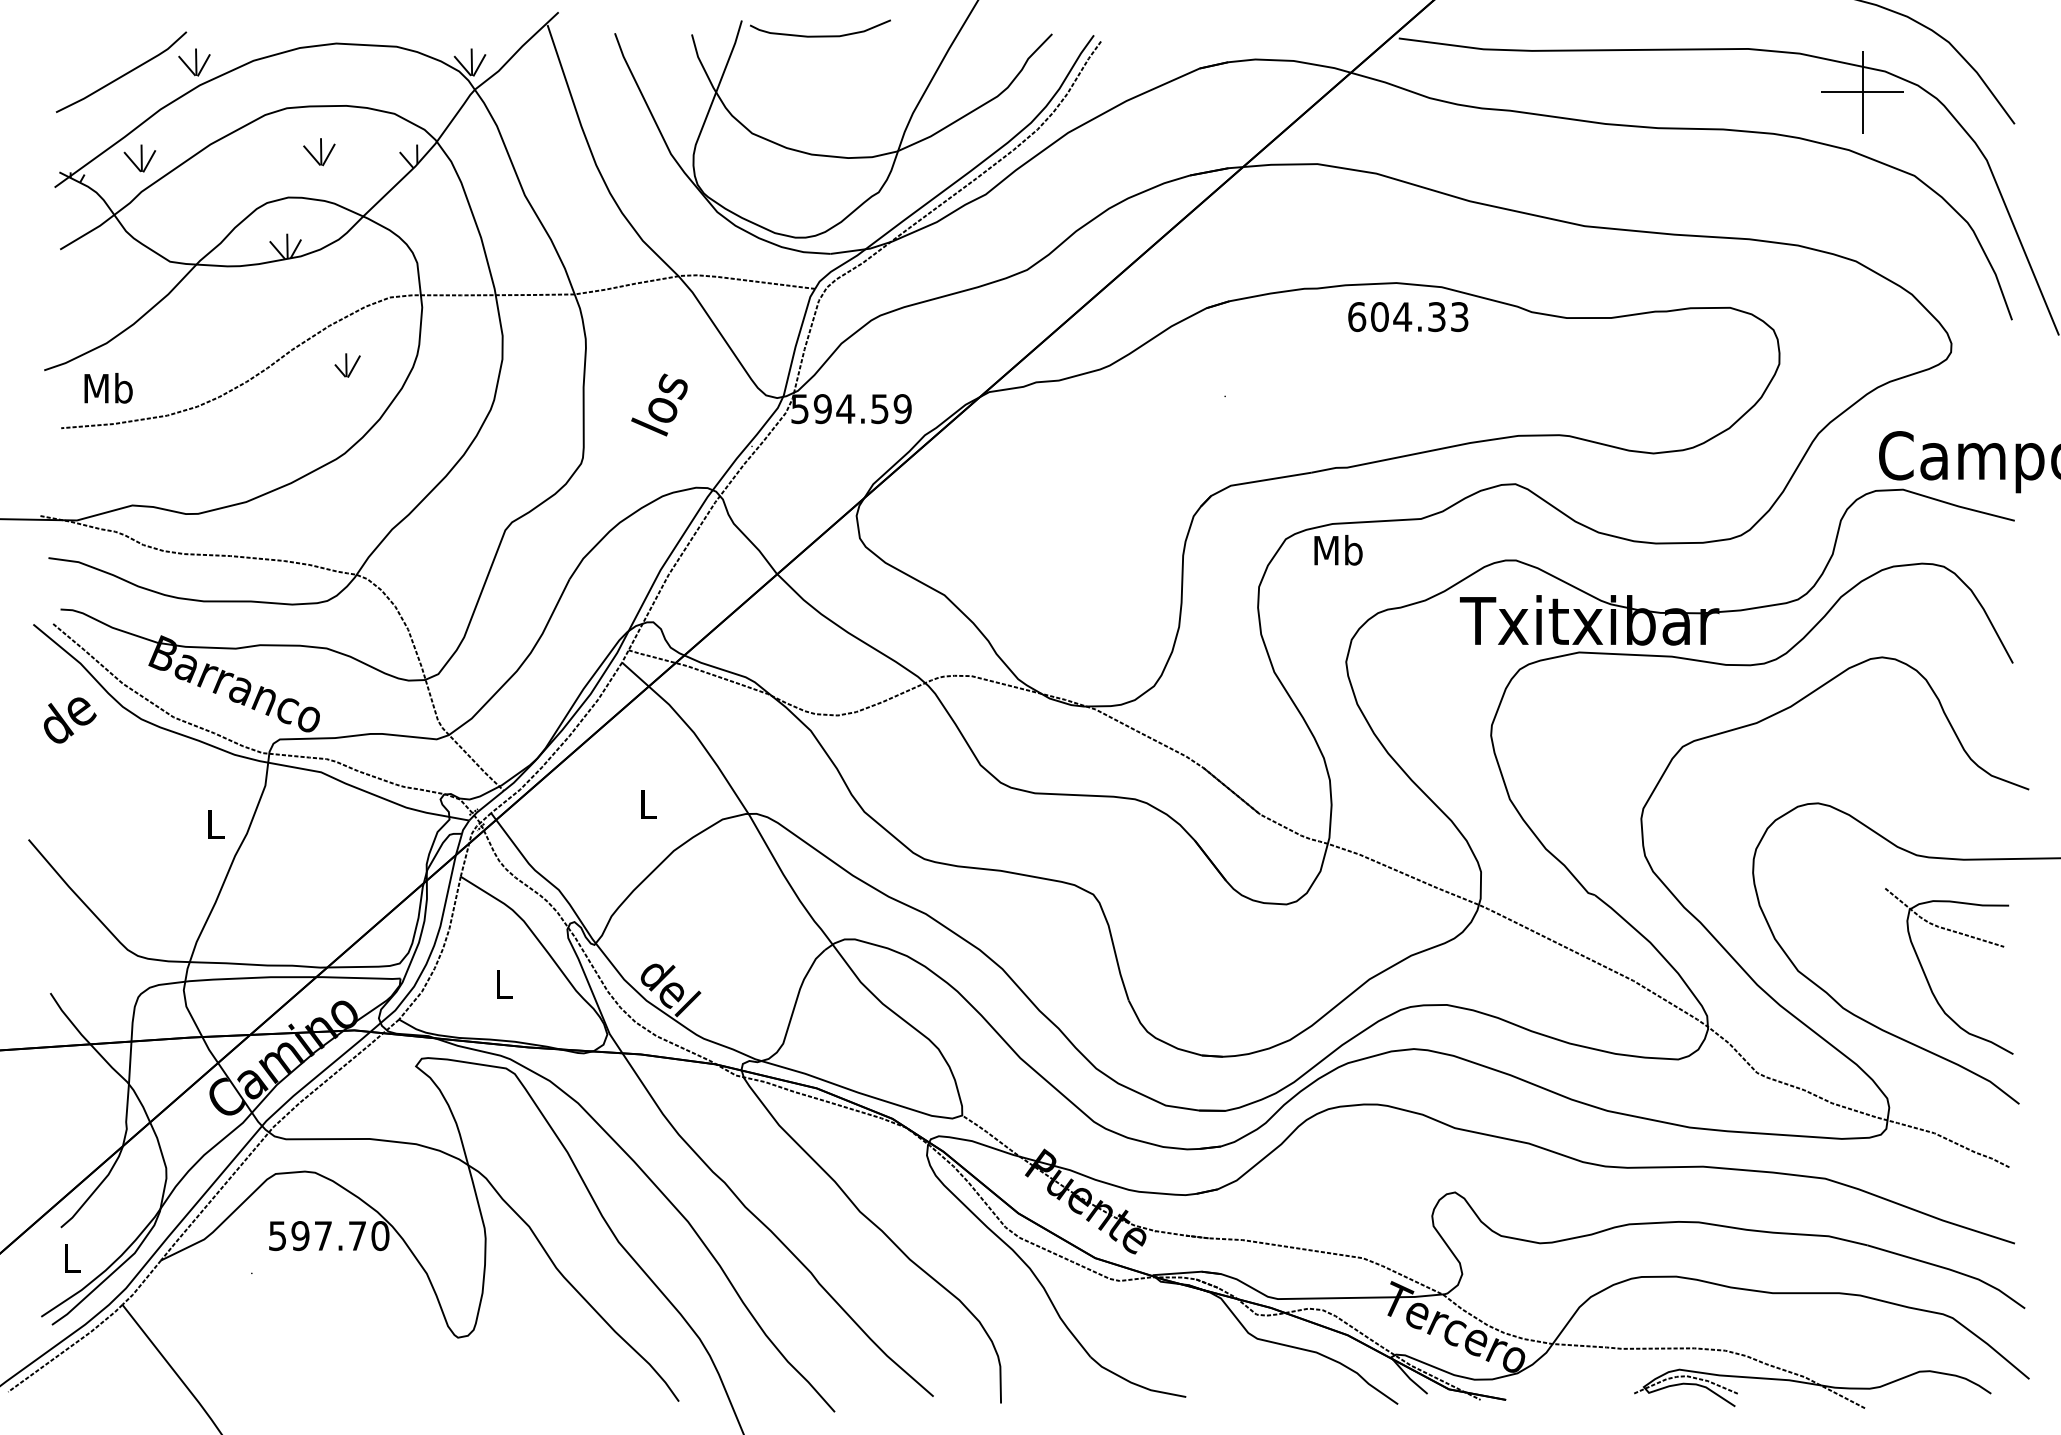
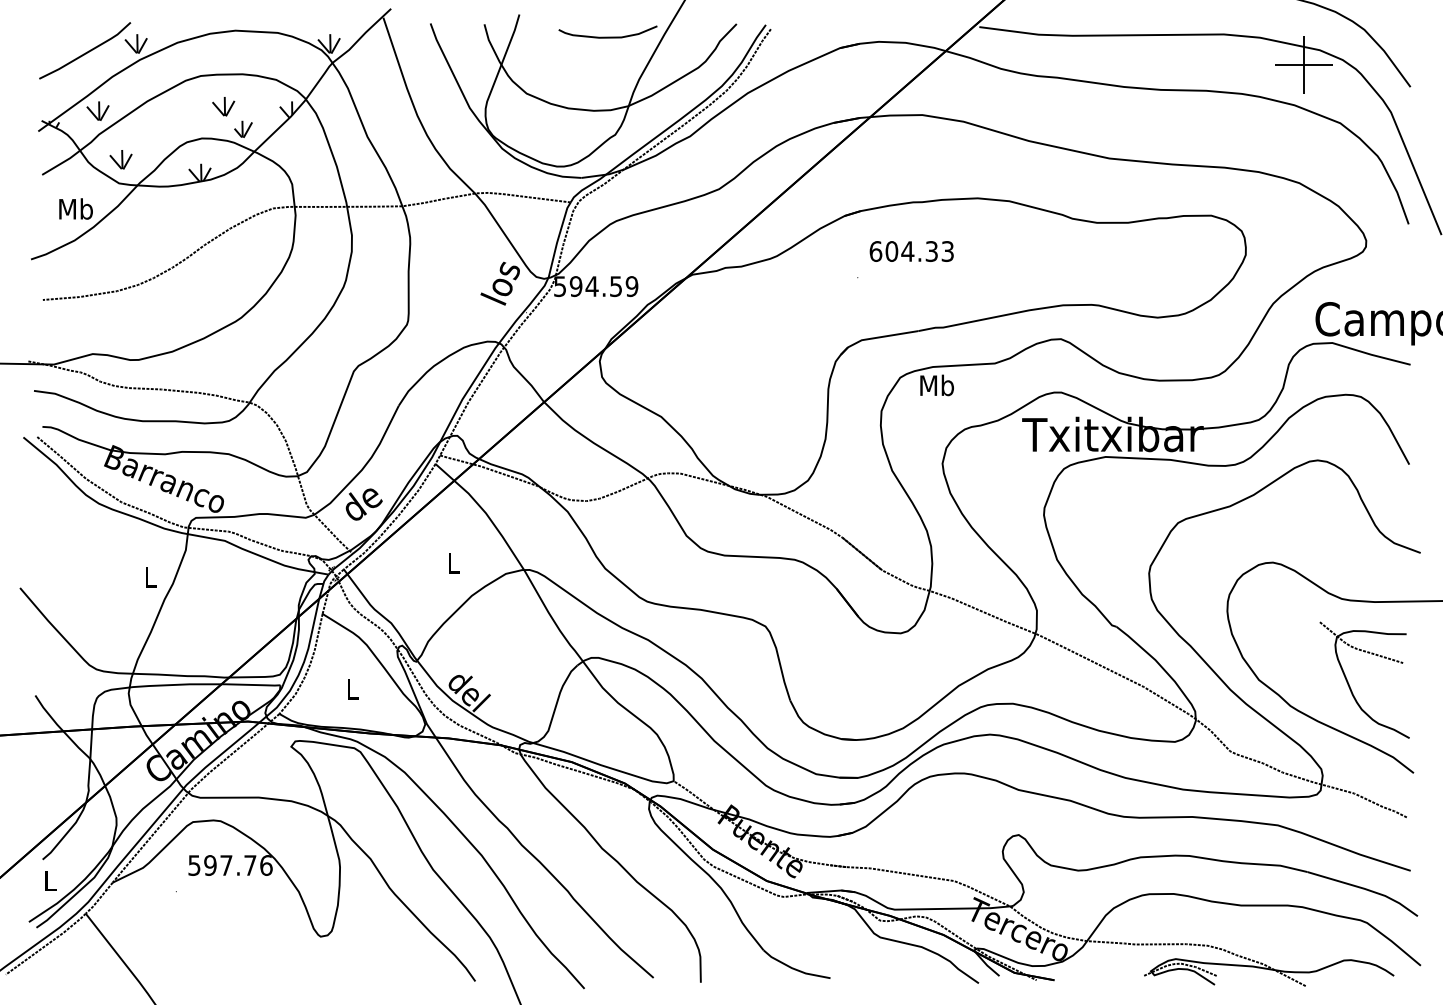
curve: (820, 35) -> (608, 36), moved
part: (172, 227) -> (120, 159), added
text: (1408, 317) -> (911, 251), moved
part: (347, 365) -> (243, 129), moved
text: (108, 388) -> (76, 209), moved
text: (659, 404) -> (500, 283), moved
text: (70, 720) -> (364, 504), moved
text: (380, 1235) -> (266, 865), 597.70 -> 597.76

